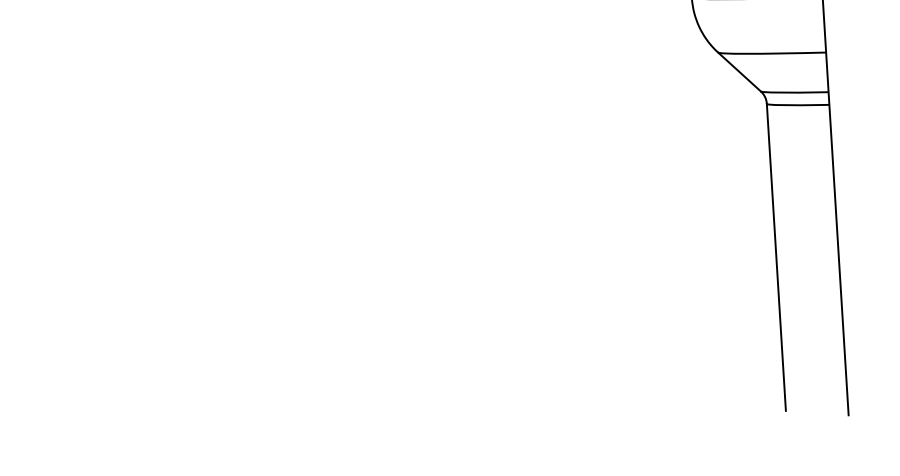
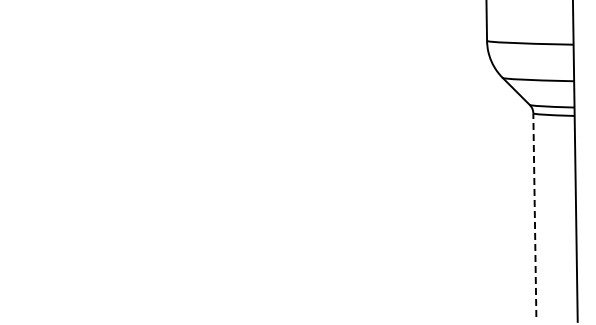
line: (775, 257) -> (534, 215), solid -> dashed

